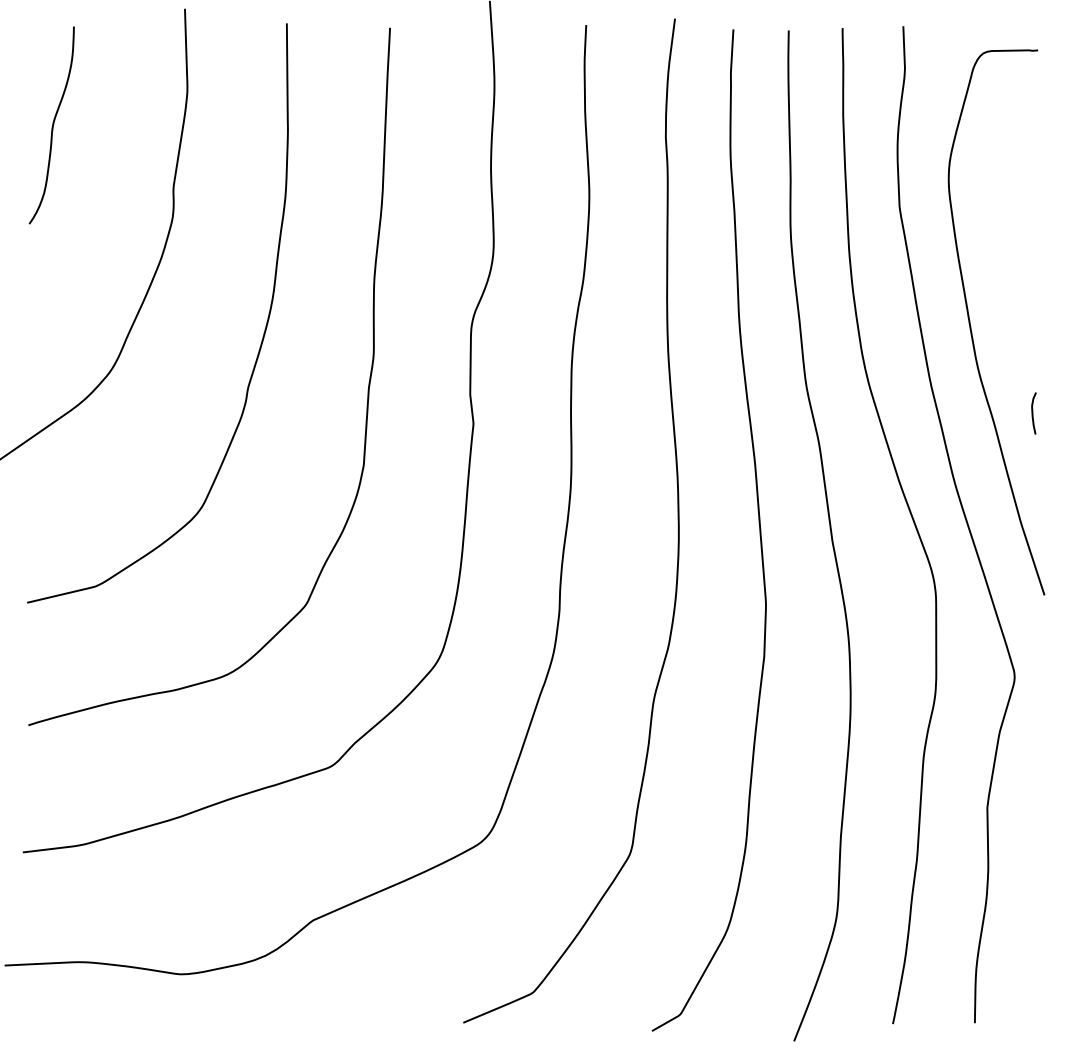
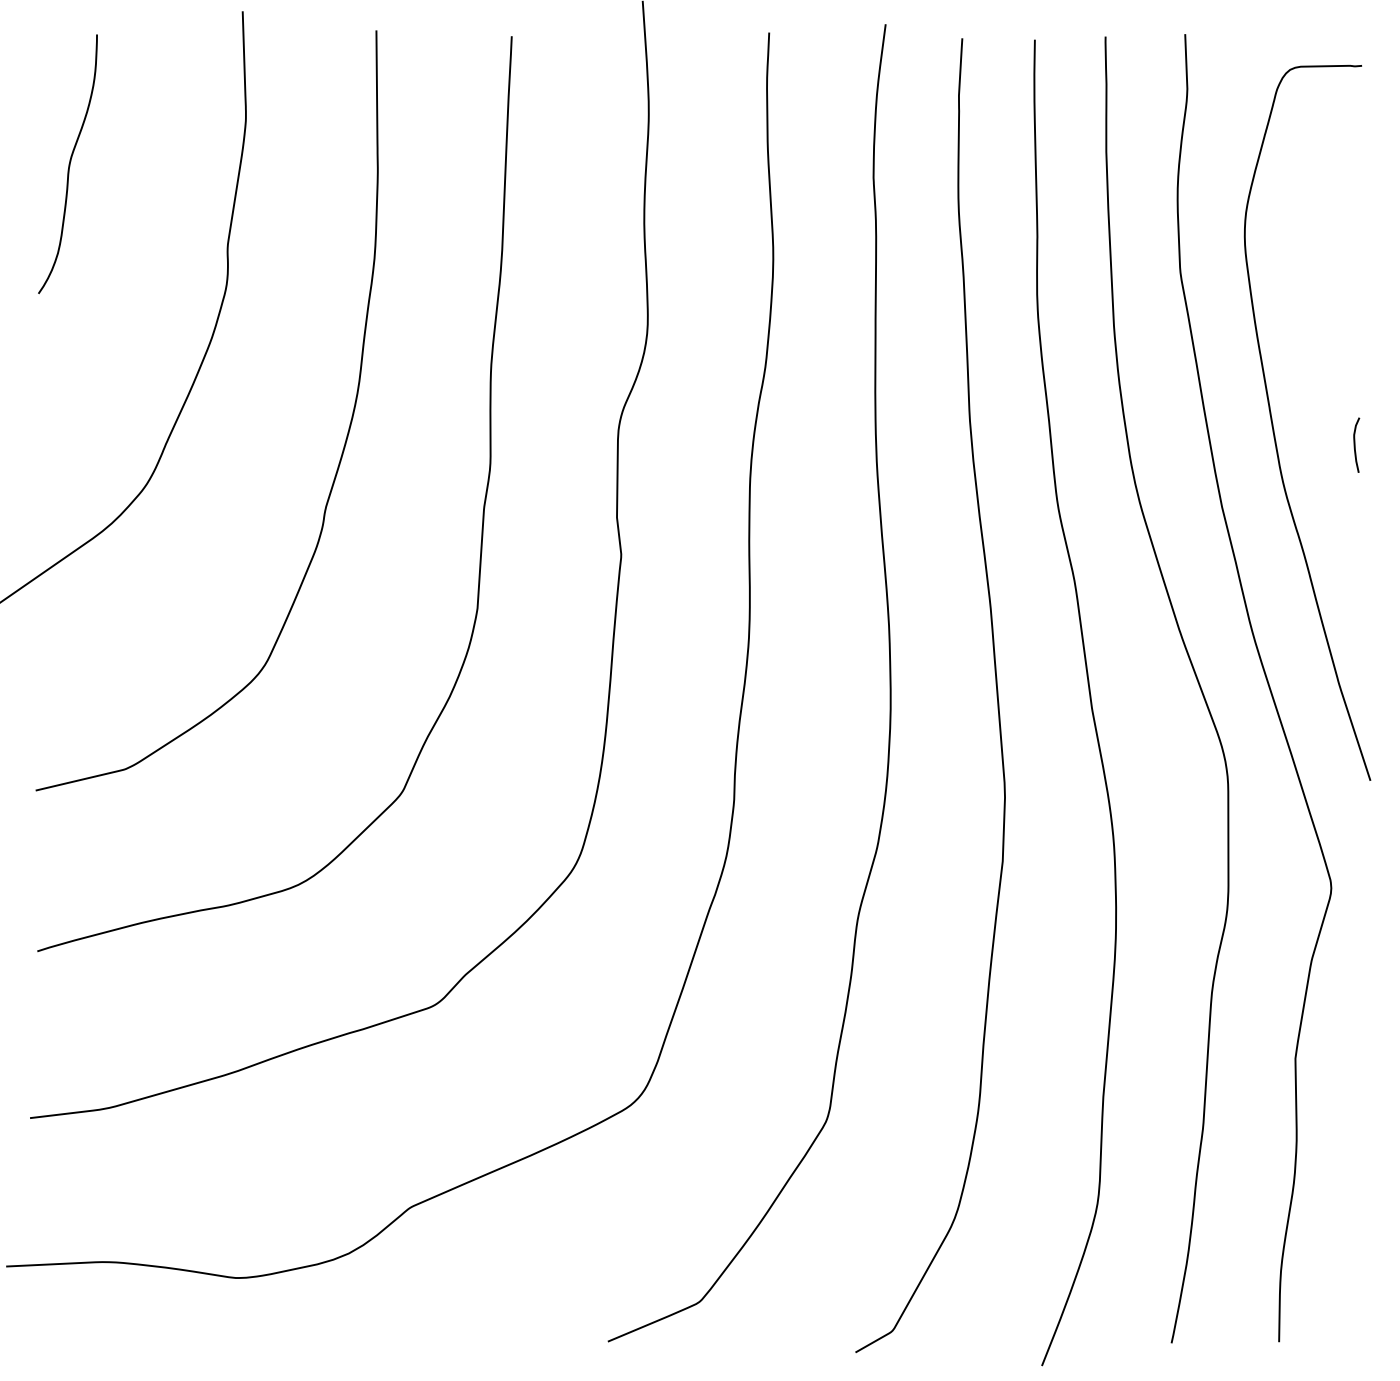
curve: (1033, 412) -> (1355, 444), moved

